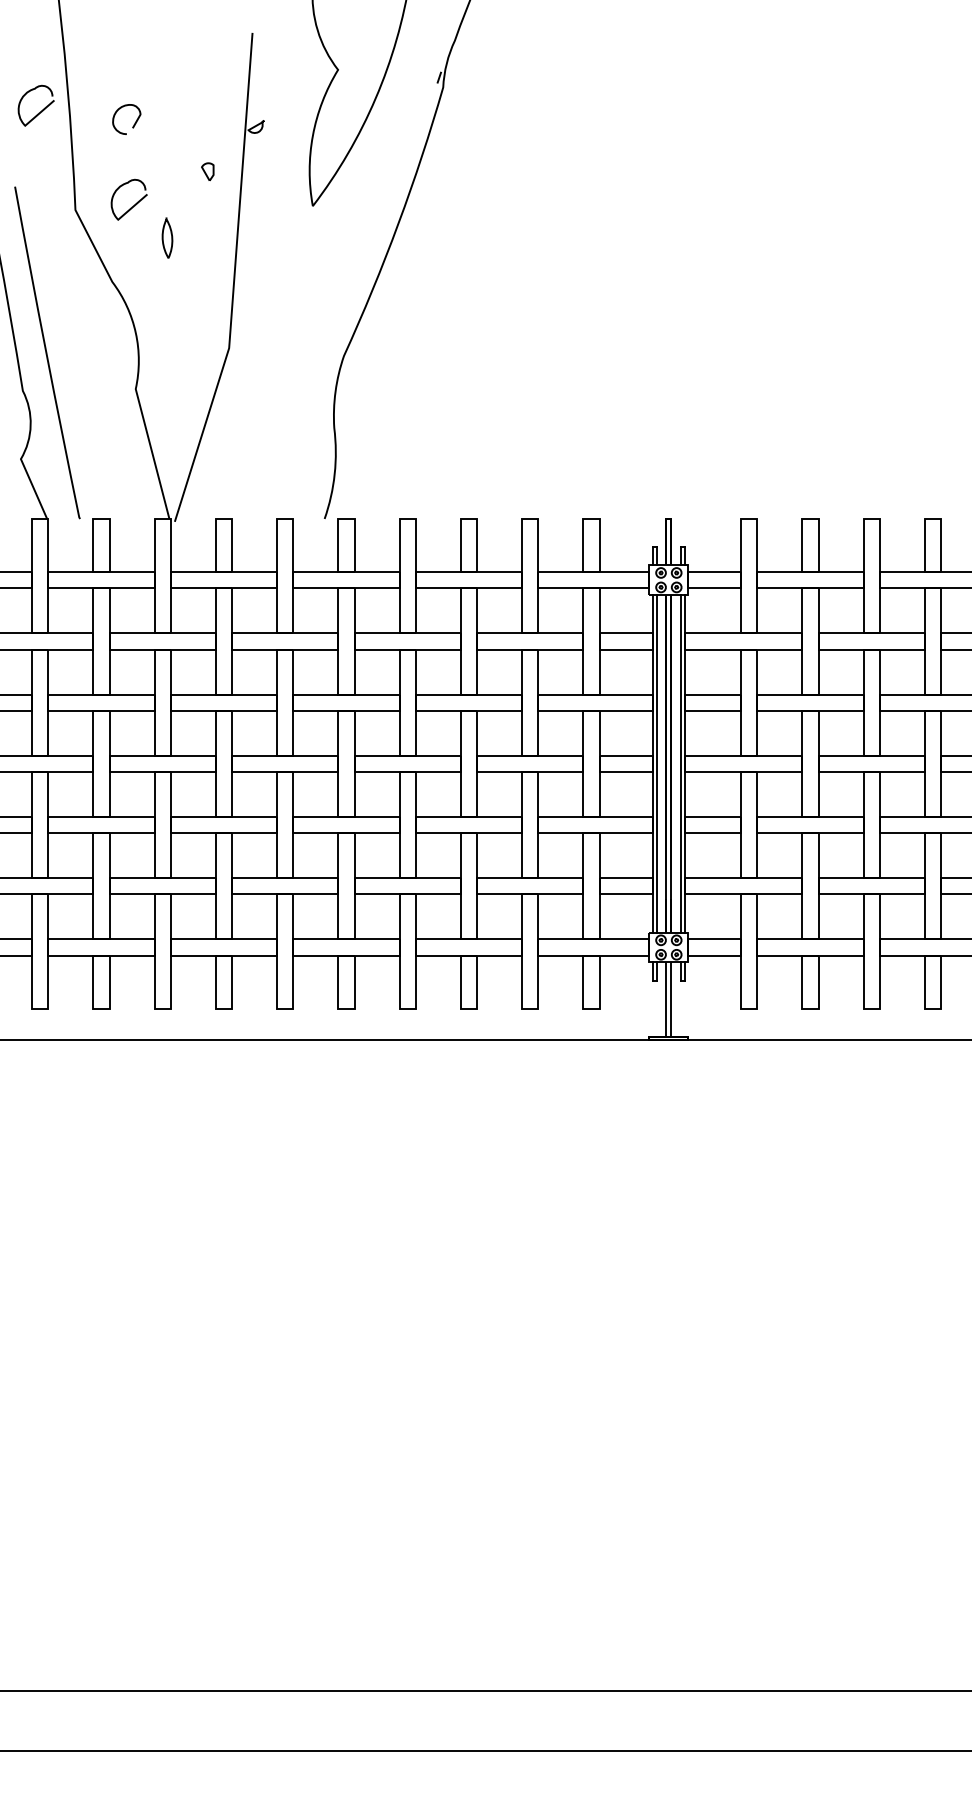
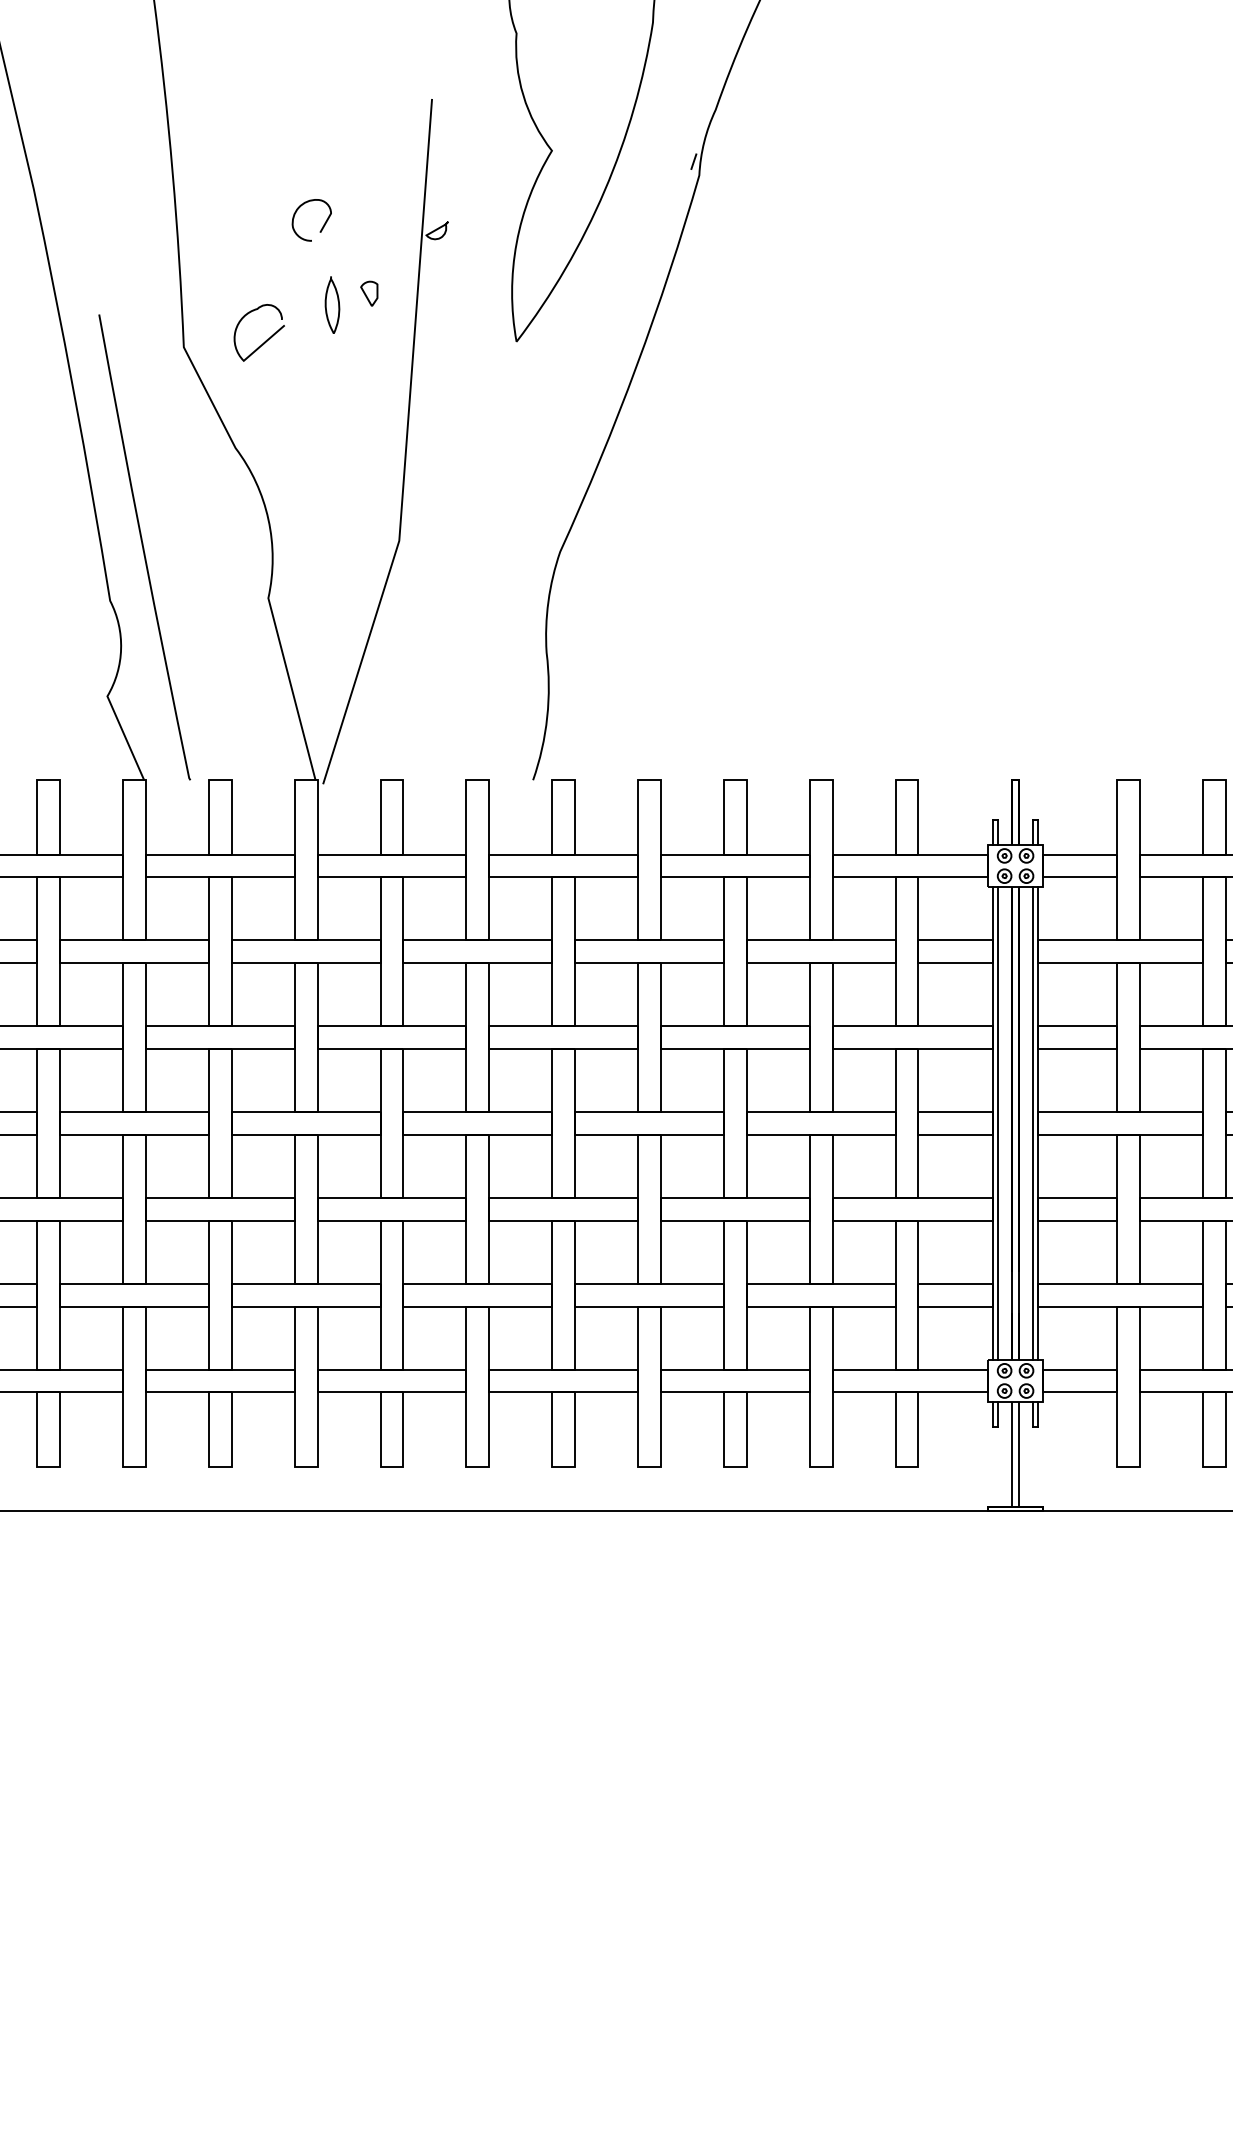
curve: (38, 112) -> (132, 210), removed
curve: (133, 124) -> (321, 227), moved
curve: (163, 237) -> (326, 304), moved

